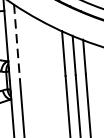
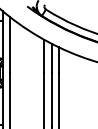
line: (17, 42) -> (10, 45), dashed -> solid

